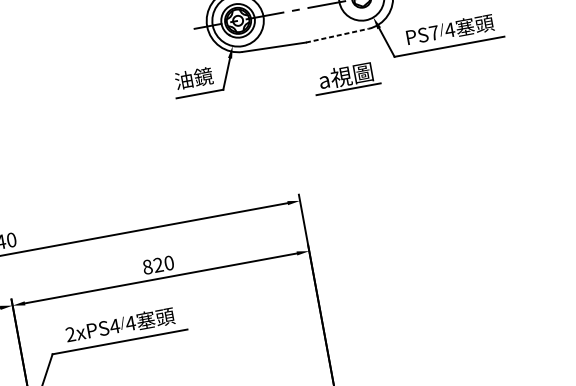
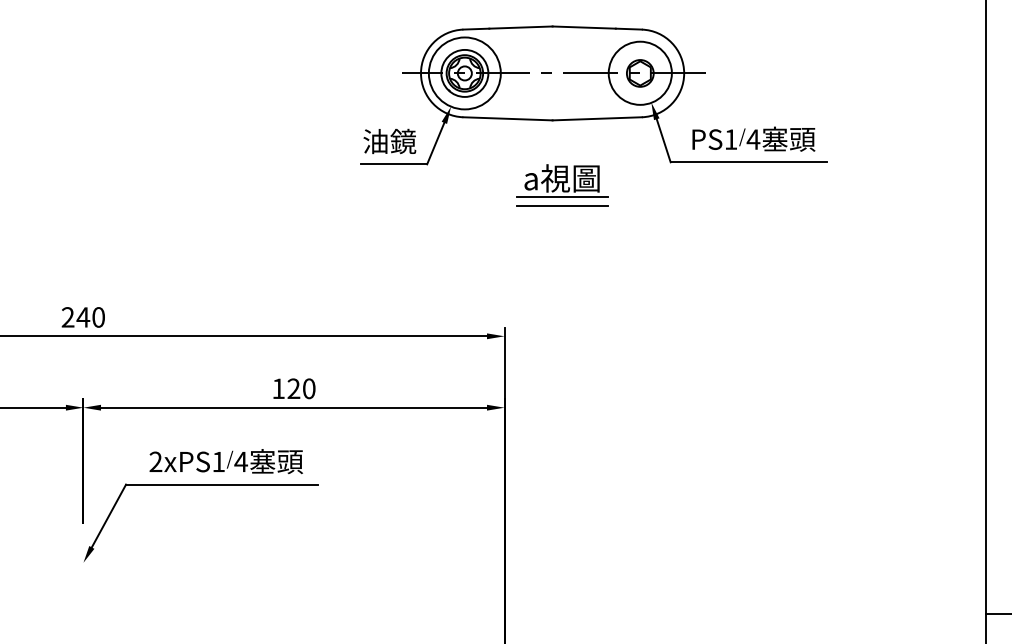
text: (433, 33) -> (730, 139), PS7 -> PS1
line: (337, 35) -> (597, 118), dashed -> solid
part: (346, 77) -> (562, 180), moved
line: (323, 101) -> (561, 205), added
text: (147, 266) -> (278, 388), 820 -> 120
text: (114, 326) -> (218, 461), 2xPS4 -> 2xPS1

